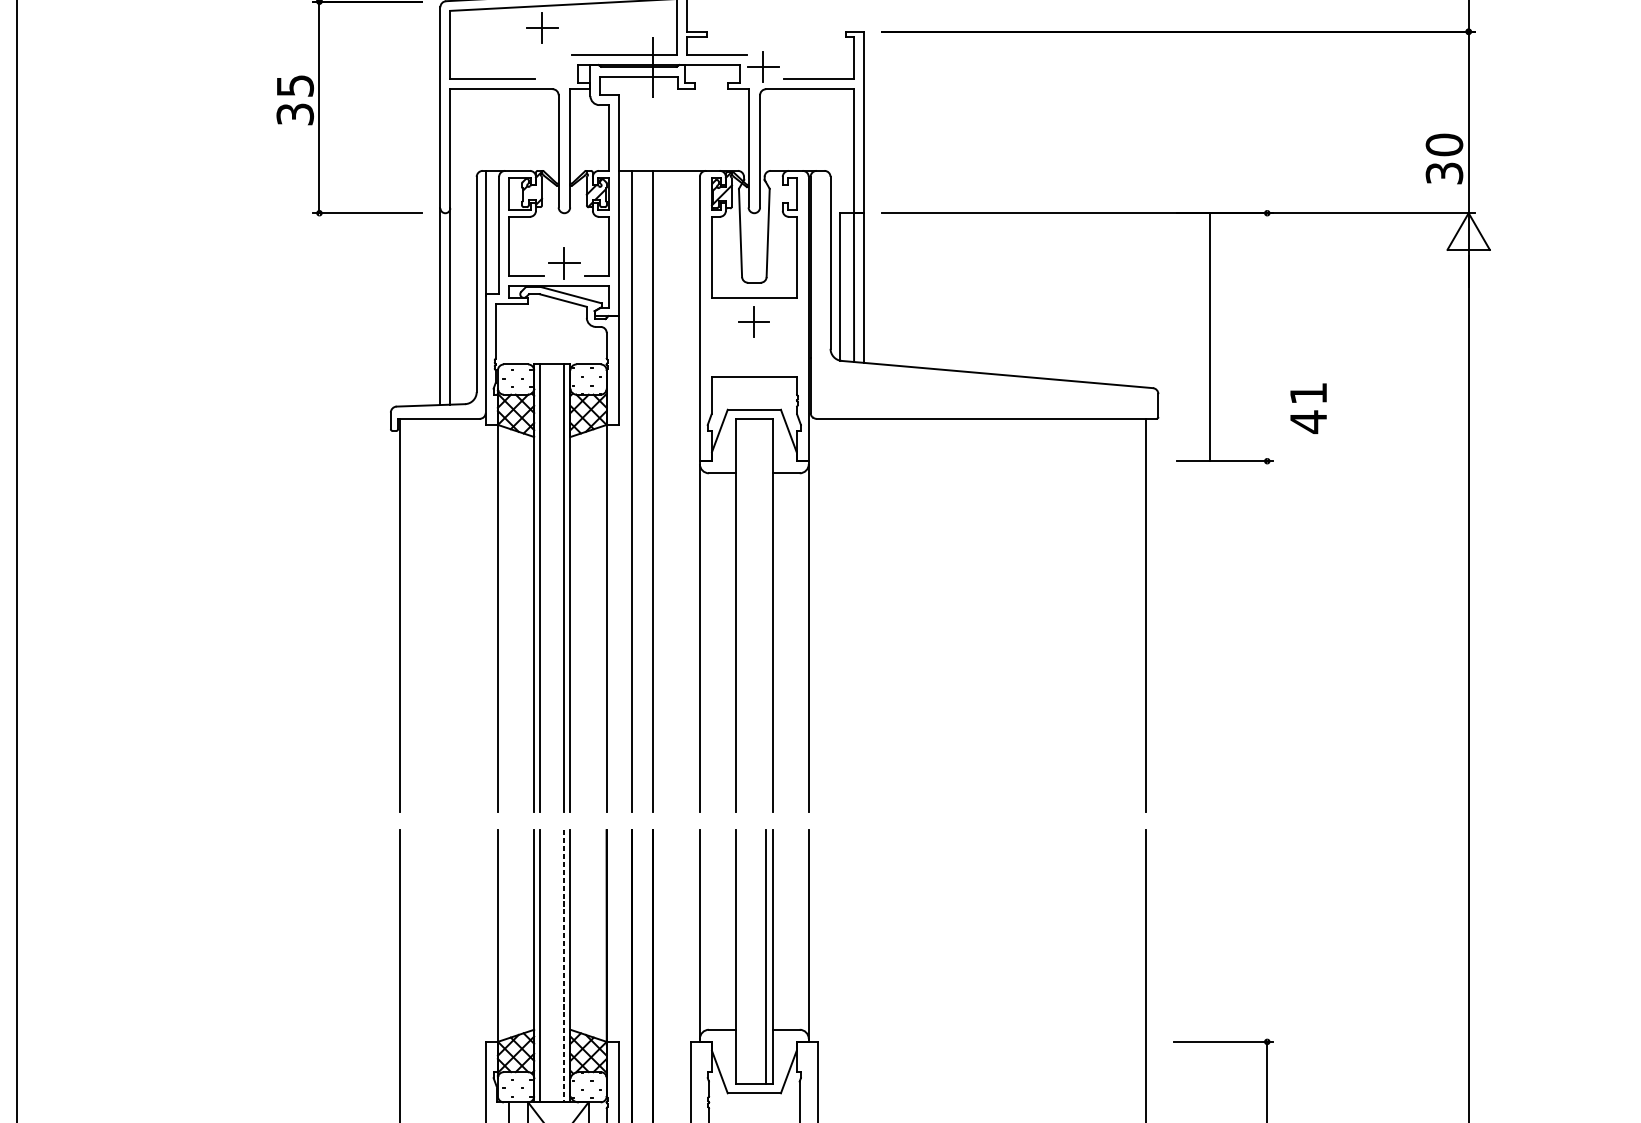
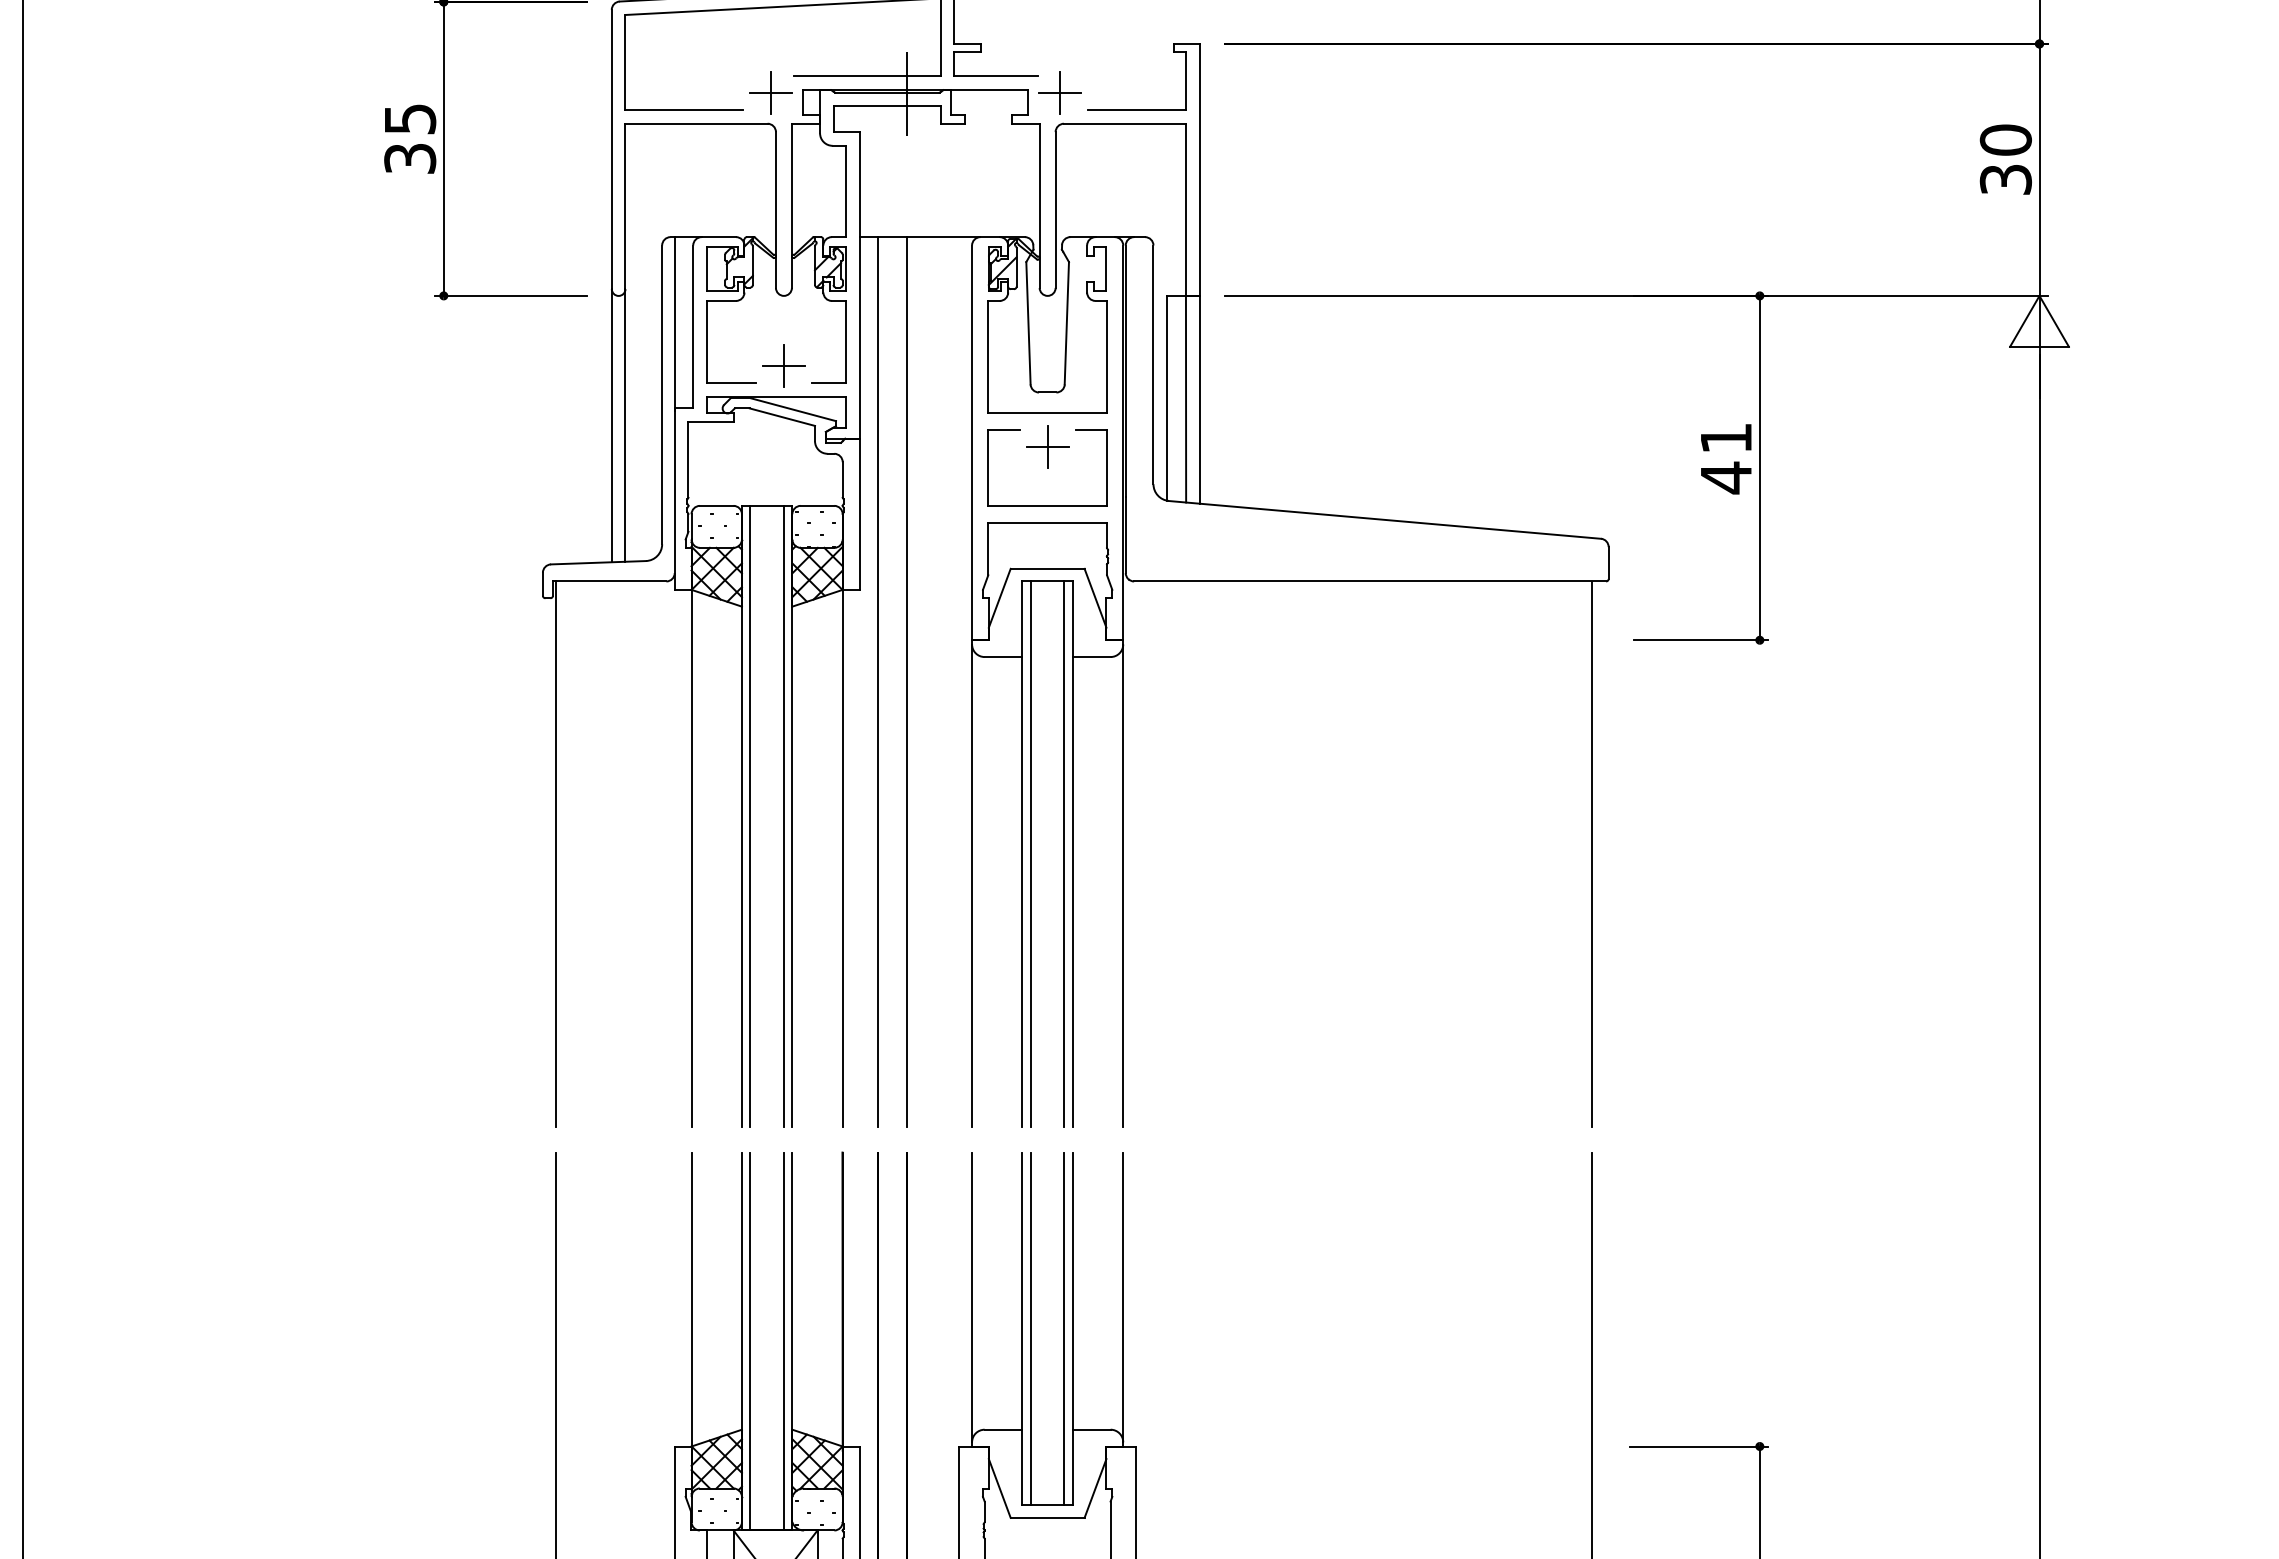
part: (541, 27) -> (770, 92), moved
text: (1444, 158) -> (2005, 159), moved
line: (1210, 336) -> (1759, 467), moved
part: (754, 364) -> (1047, 505), added
text: (1308, 408) -> (1726, 459), moved
line: (741, 615) -> (1030, 854), added
line: (766, 615) -> (1064, 854), added
line: (741, 956) -> (1030, 1328), added
line: (564, 966) -> (783, 1341), dashed -> solid

